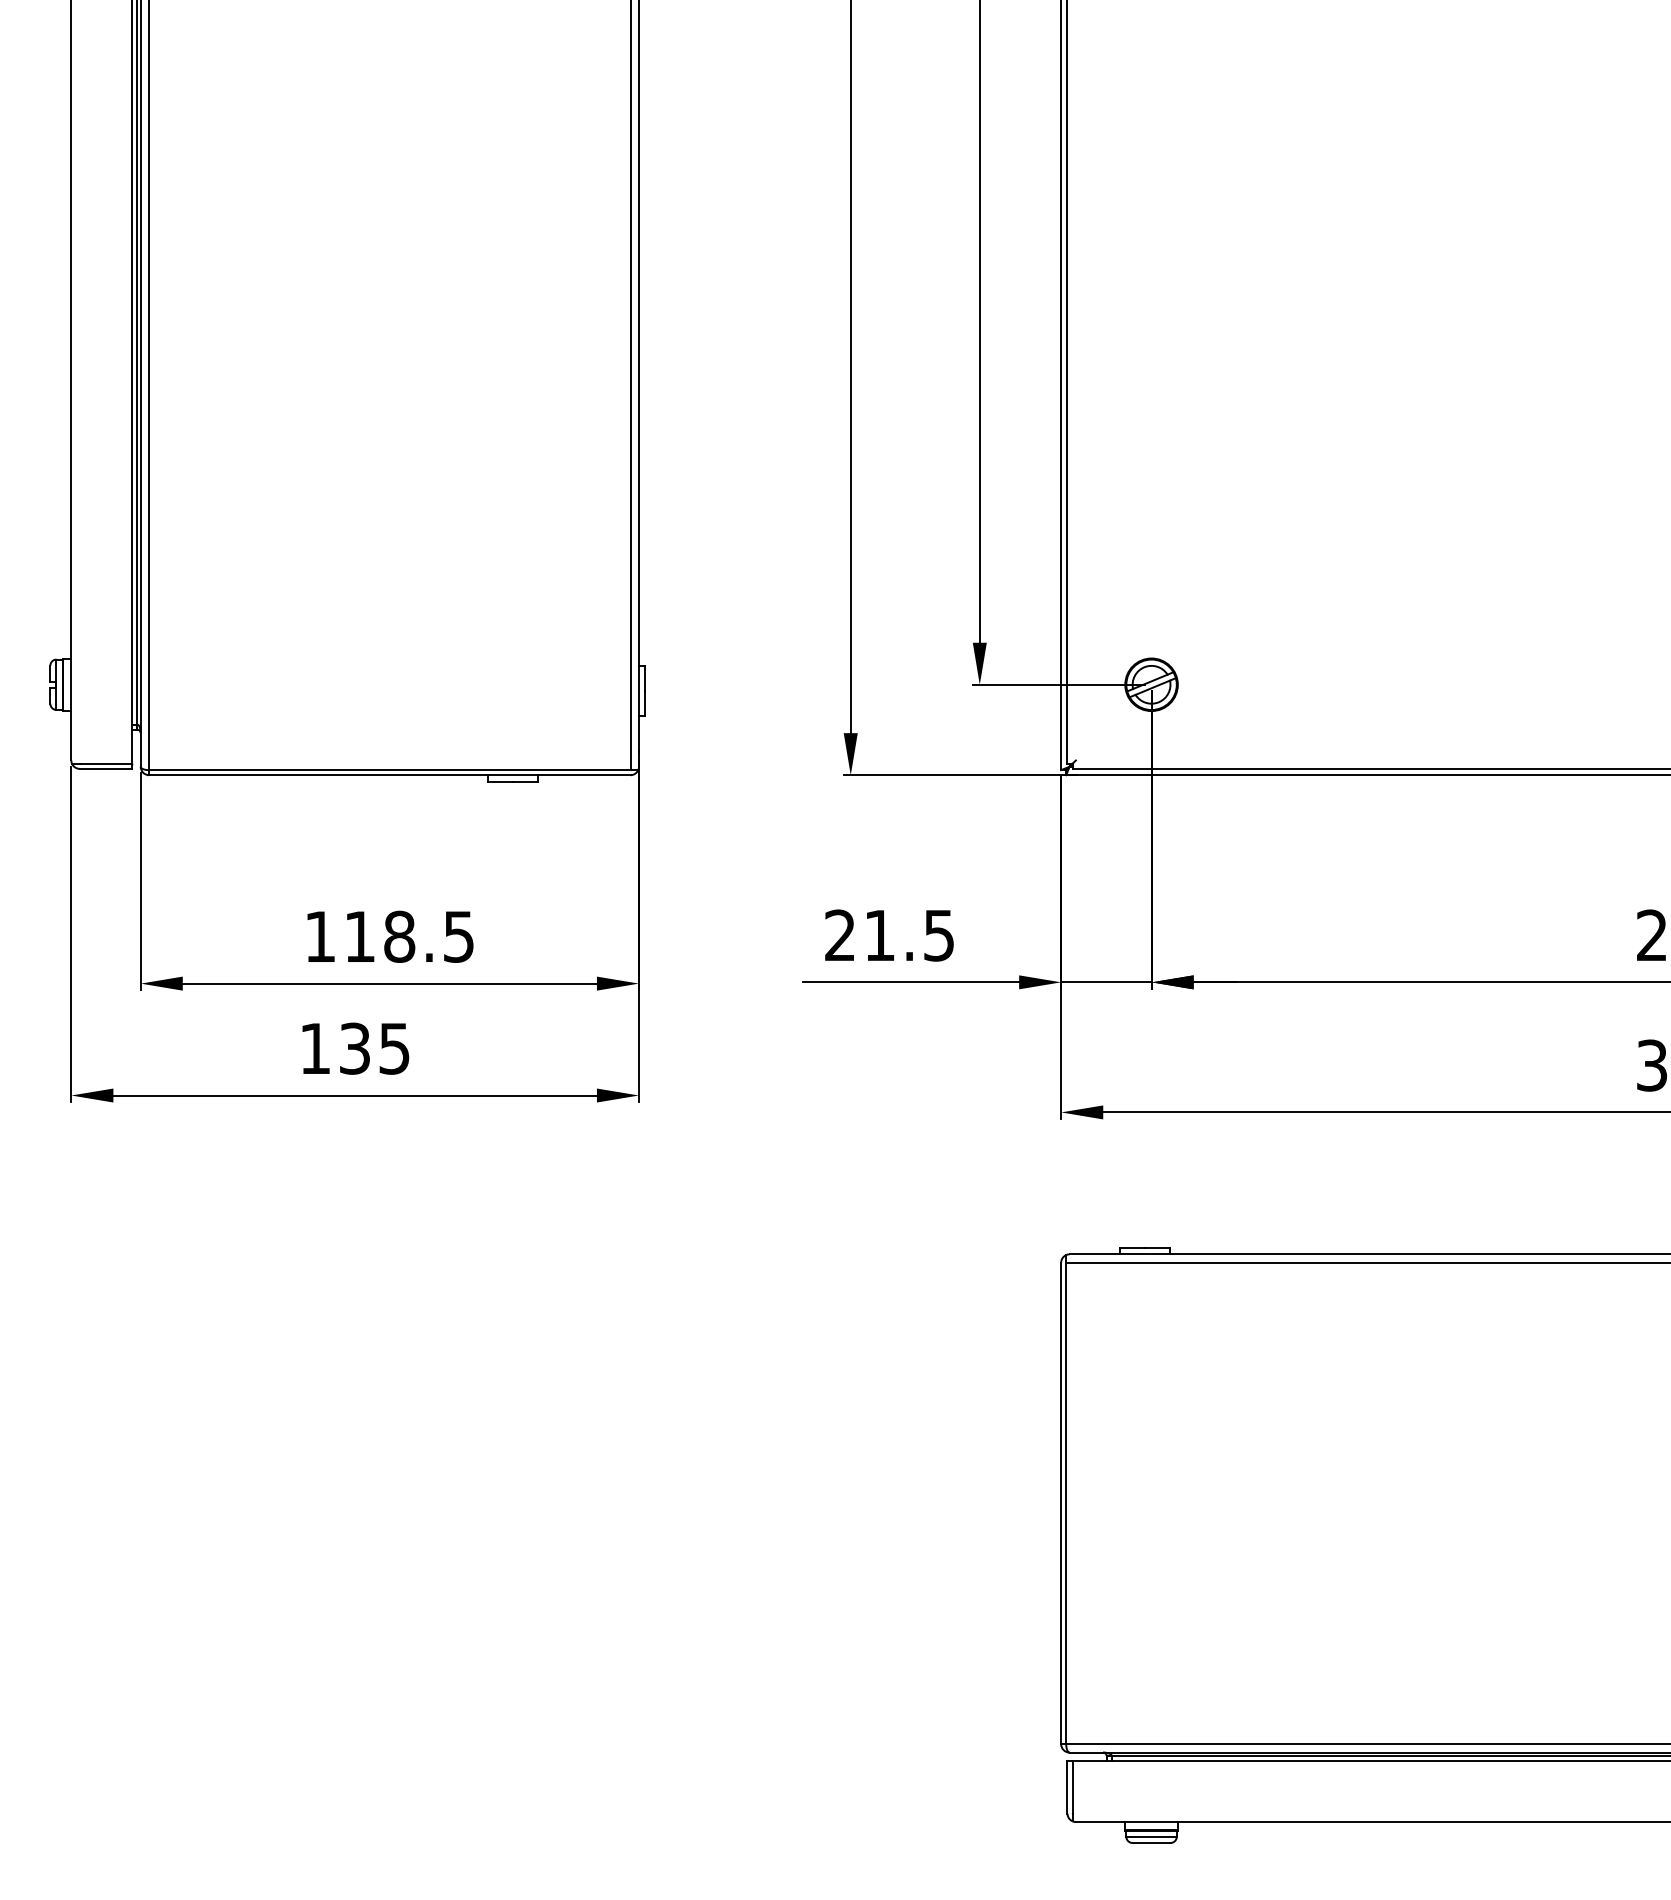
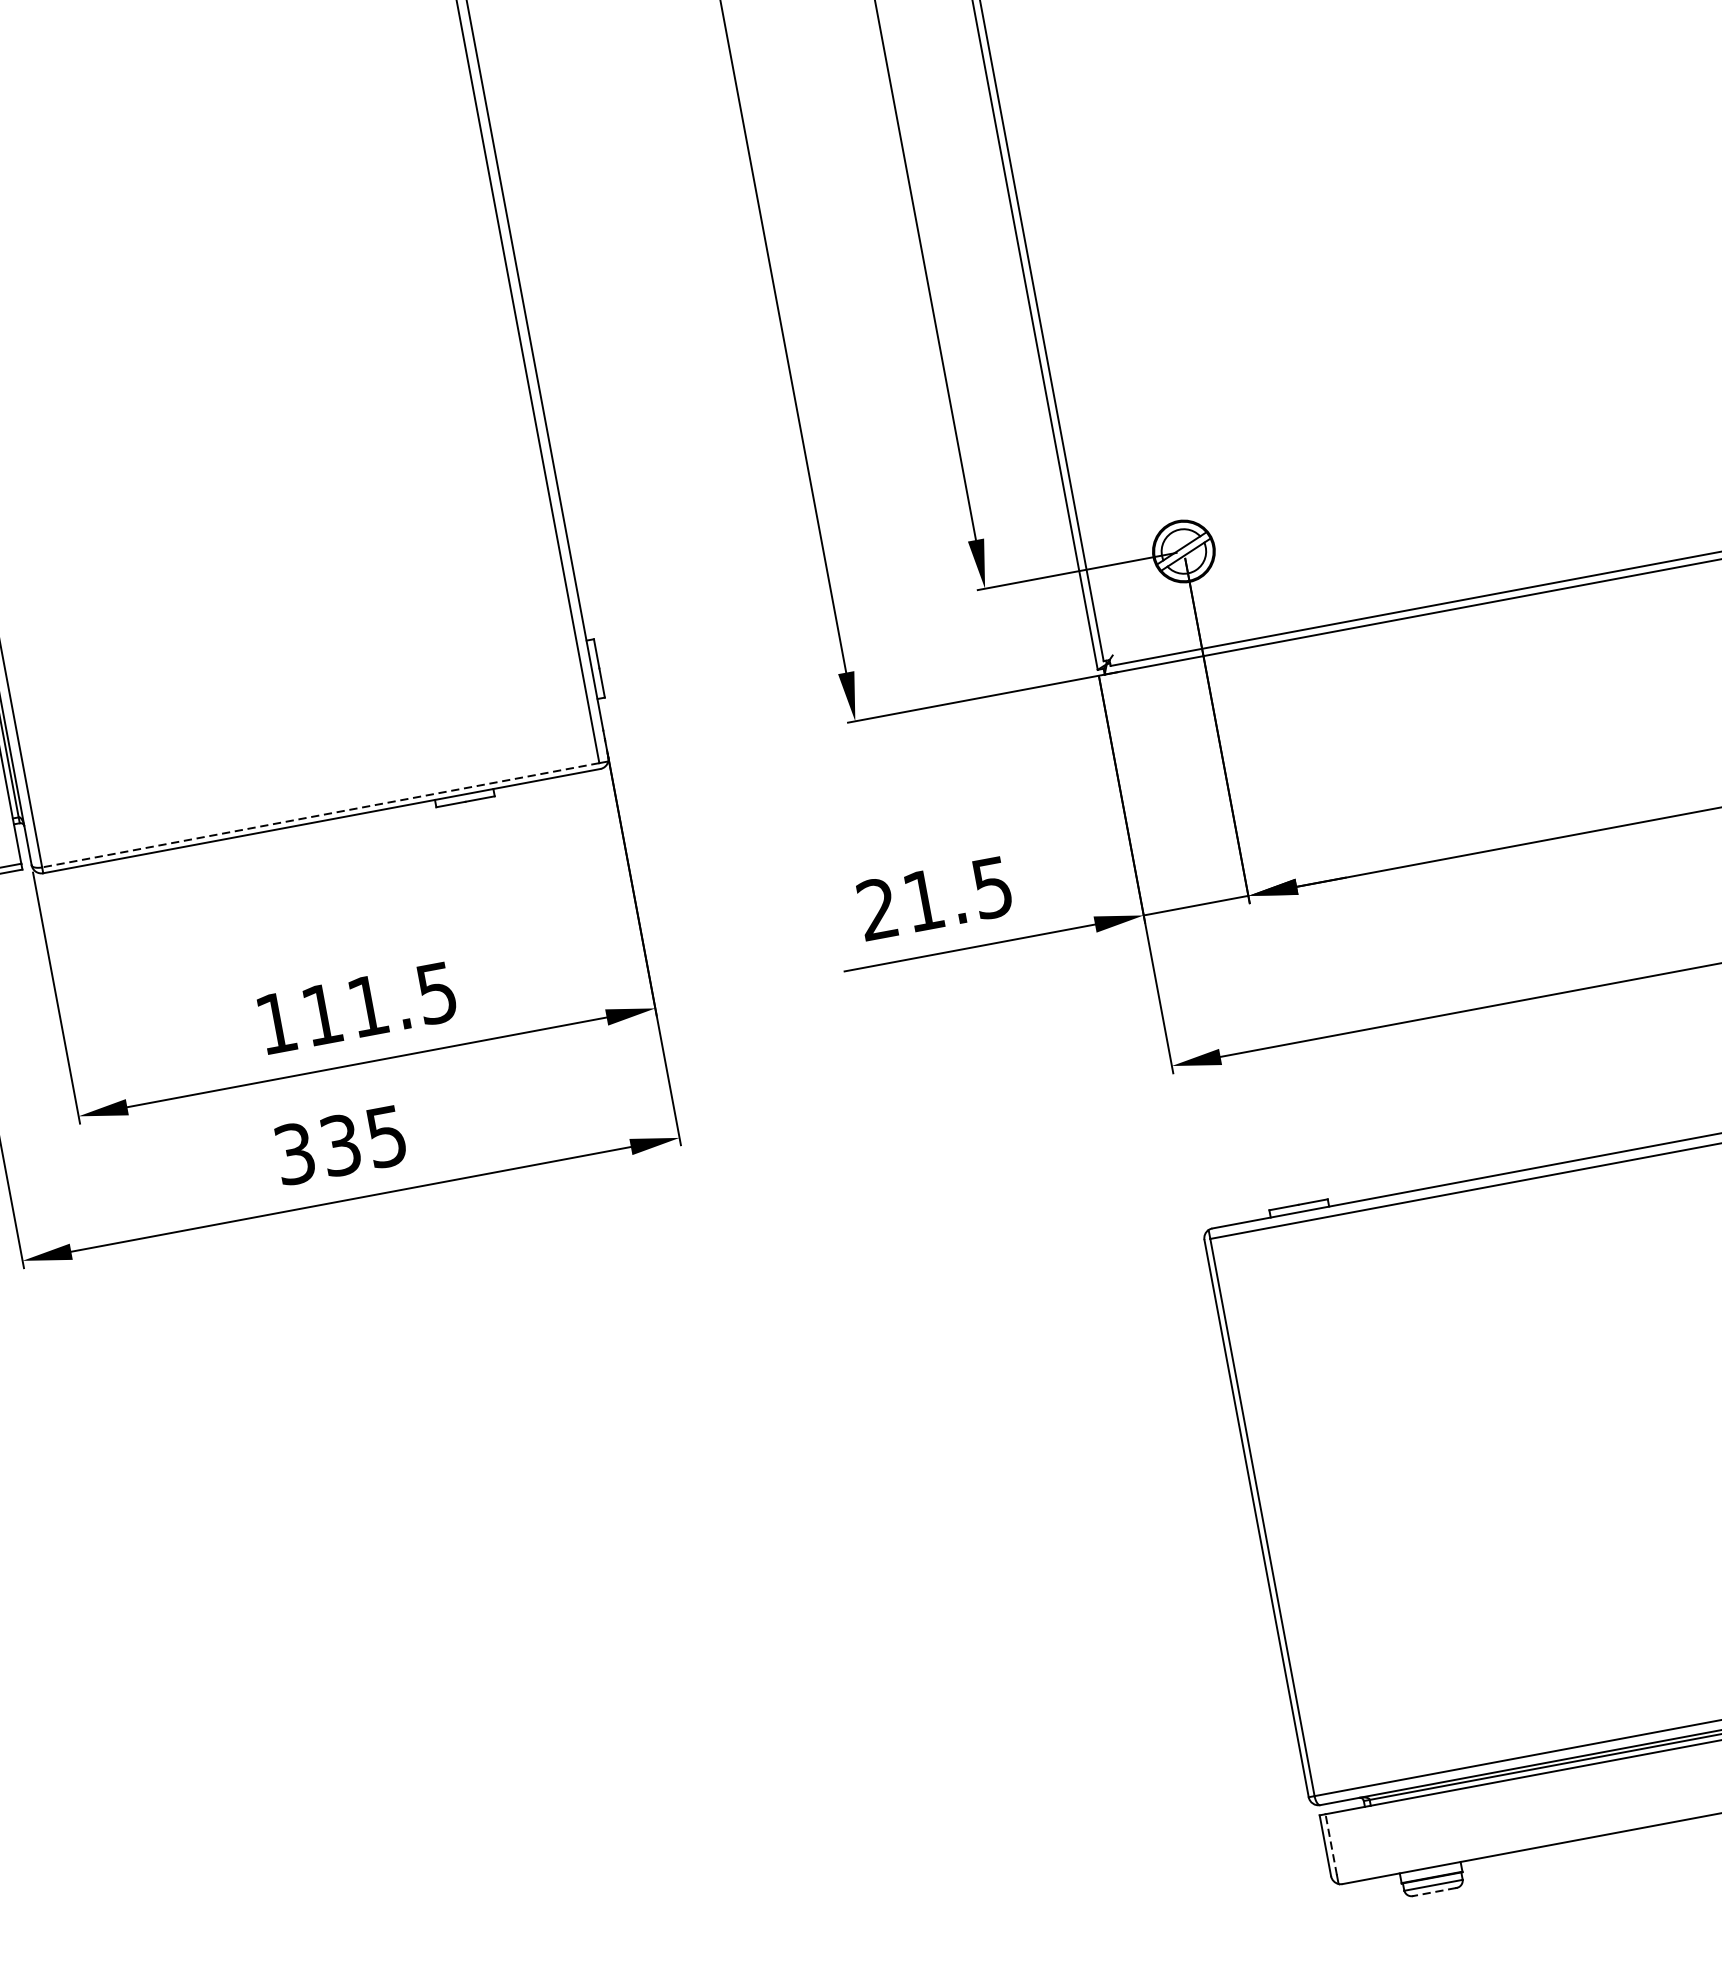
line: (389, 770) -> (320, 815), solid -> dashed
text: (399, 936) -> (367, 1005), 118.5 -> 111.5
text: (315, 1048) -> (295, 1153), 135 -> 335
line: (1072, 1786) -> (1331, 1843), solid -> dashed
line: (1151, 1843) -> (1434, 1892), solid -> dashed

